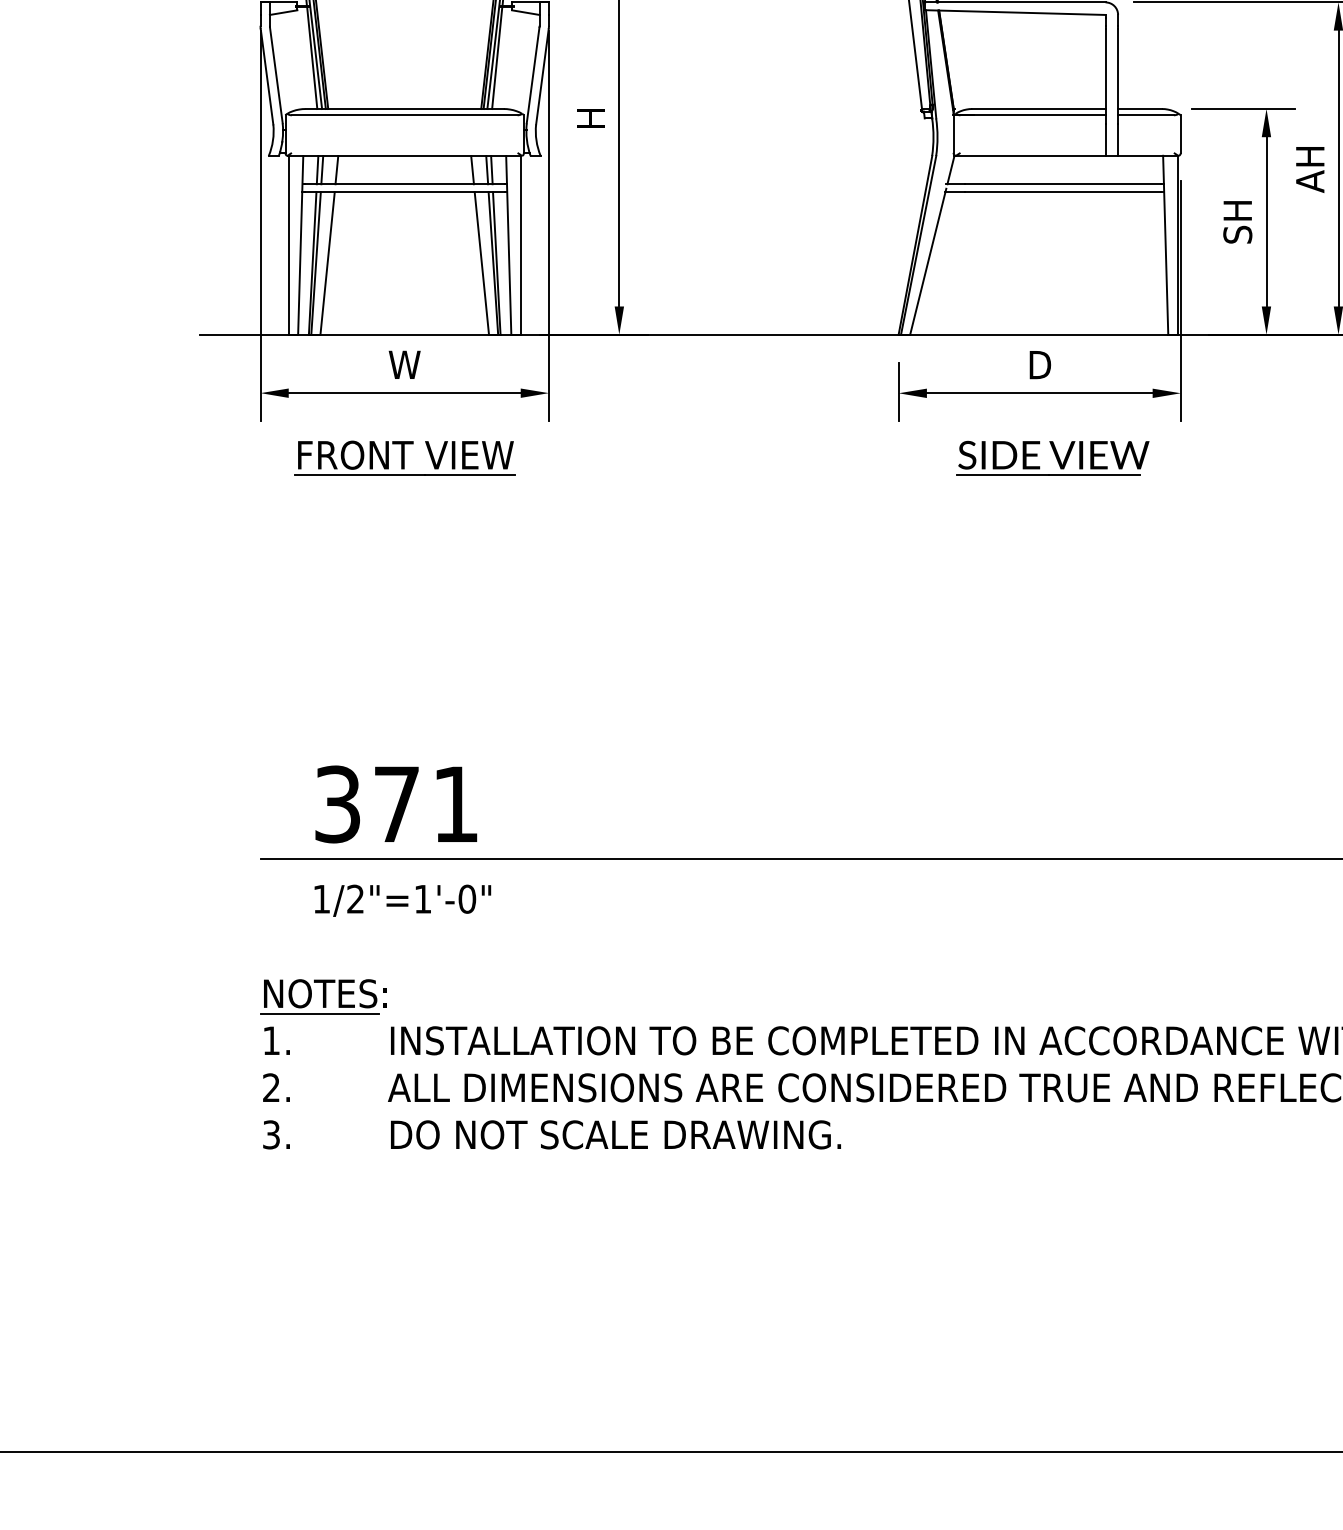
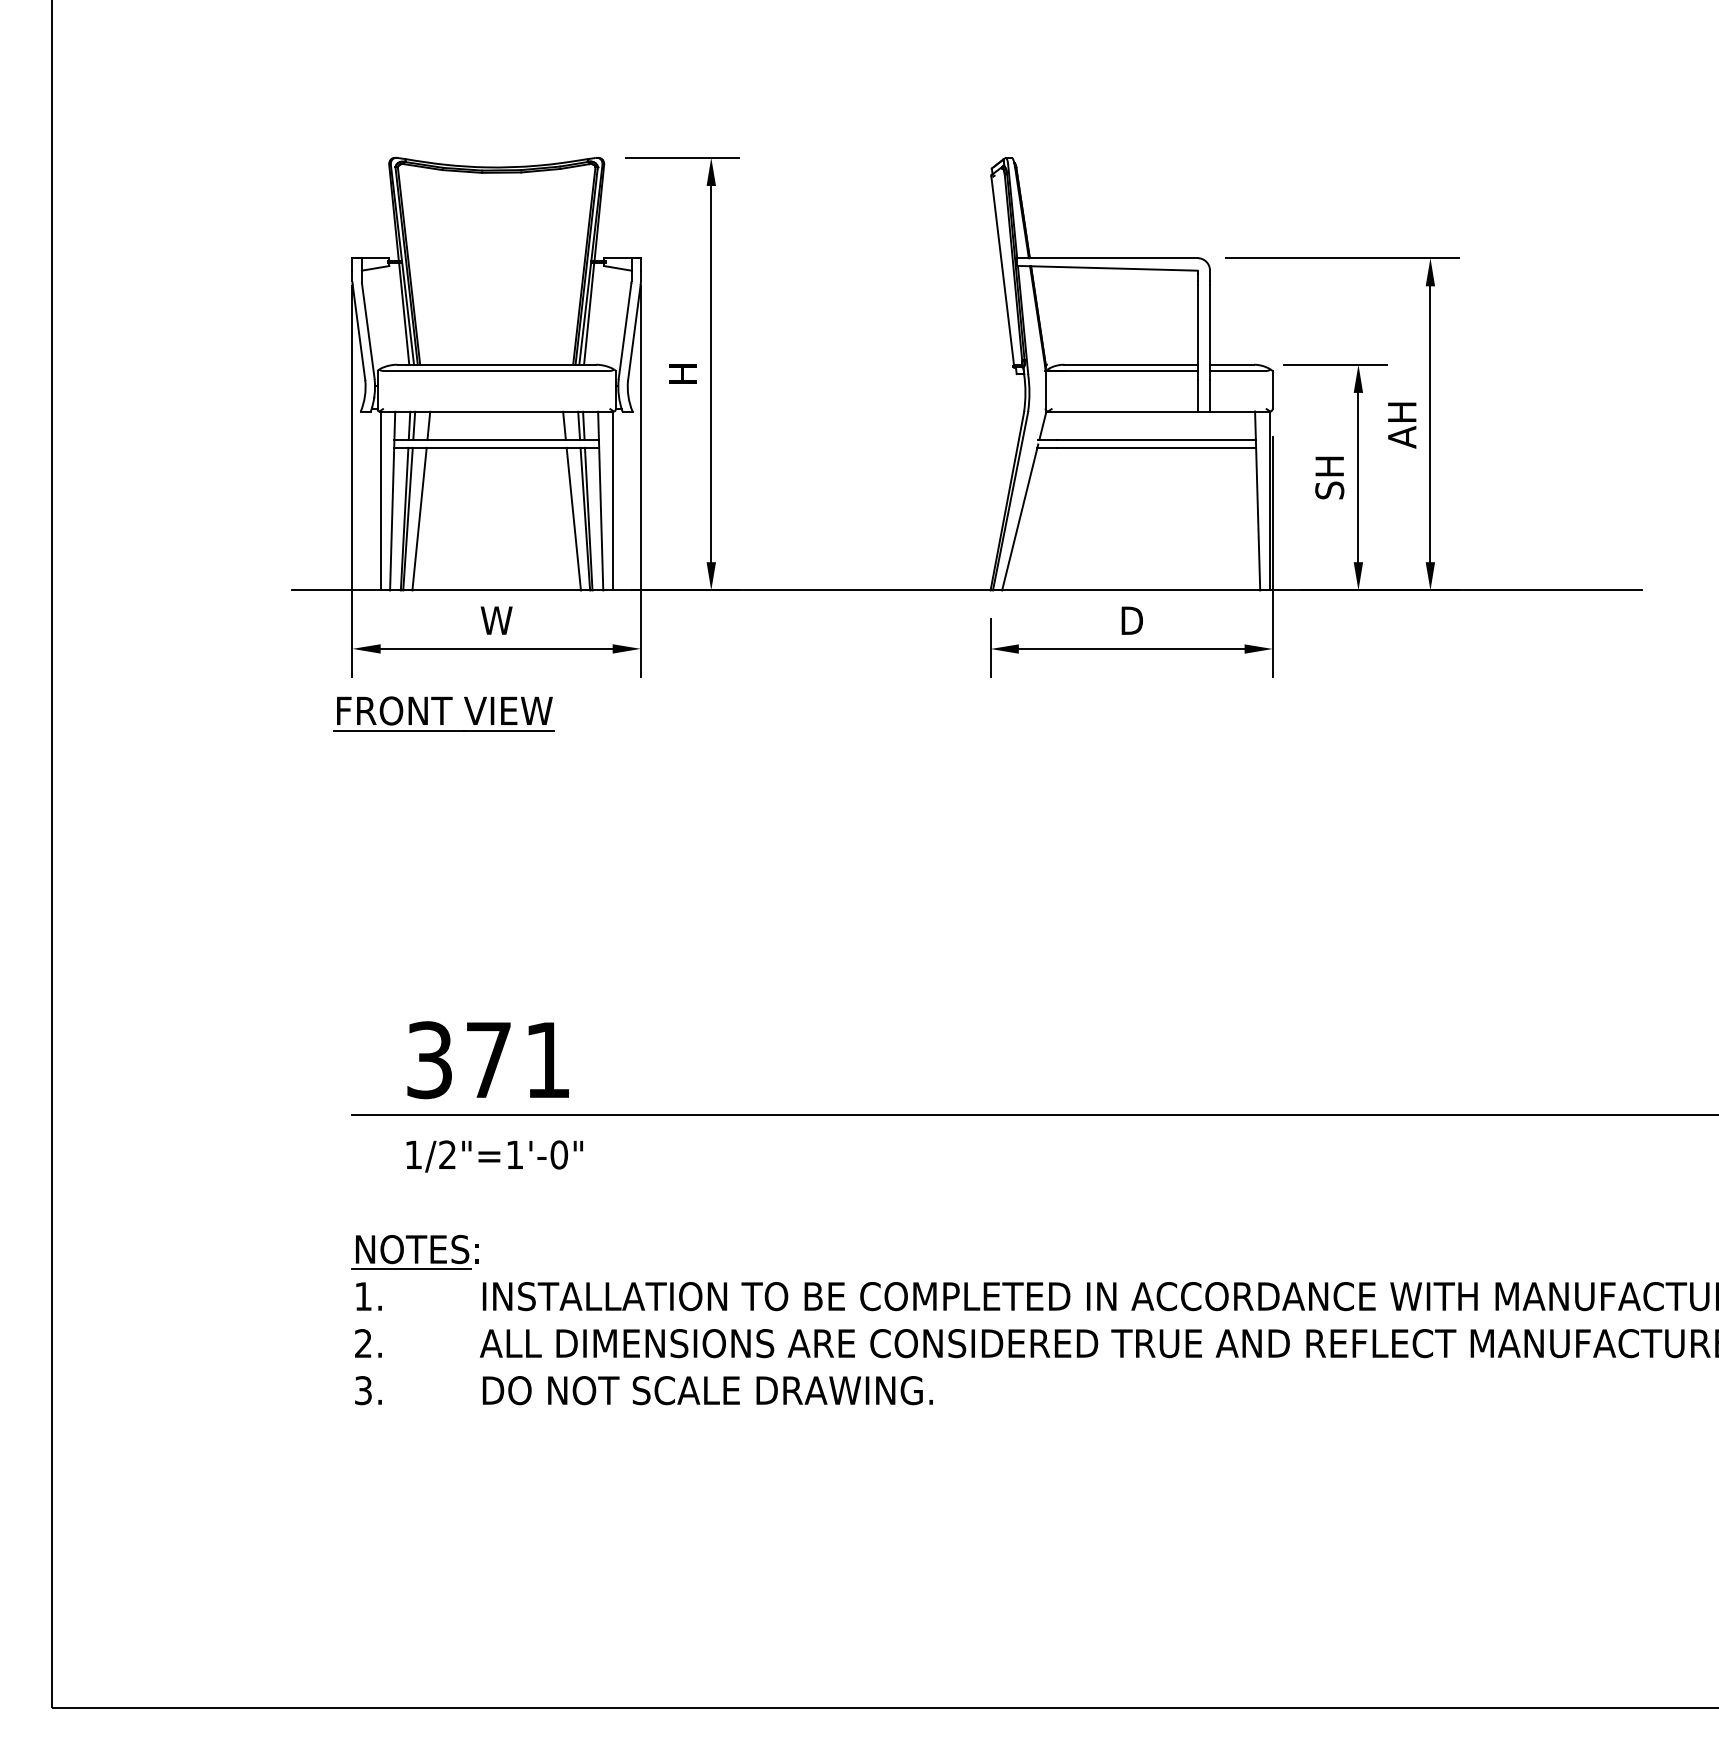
part: (404, 457) -> (443, 713), moved
part: (1052, 457) -> (1144, 713), removed

